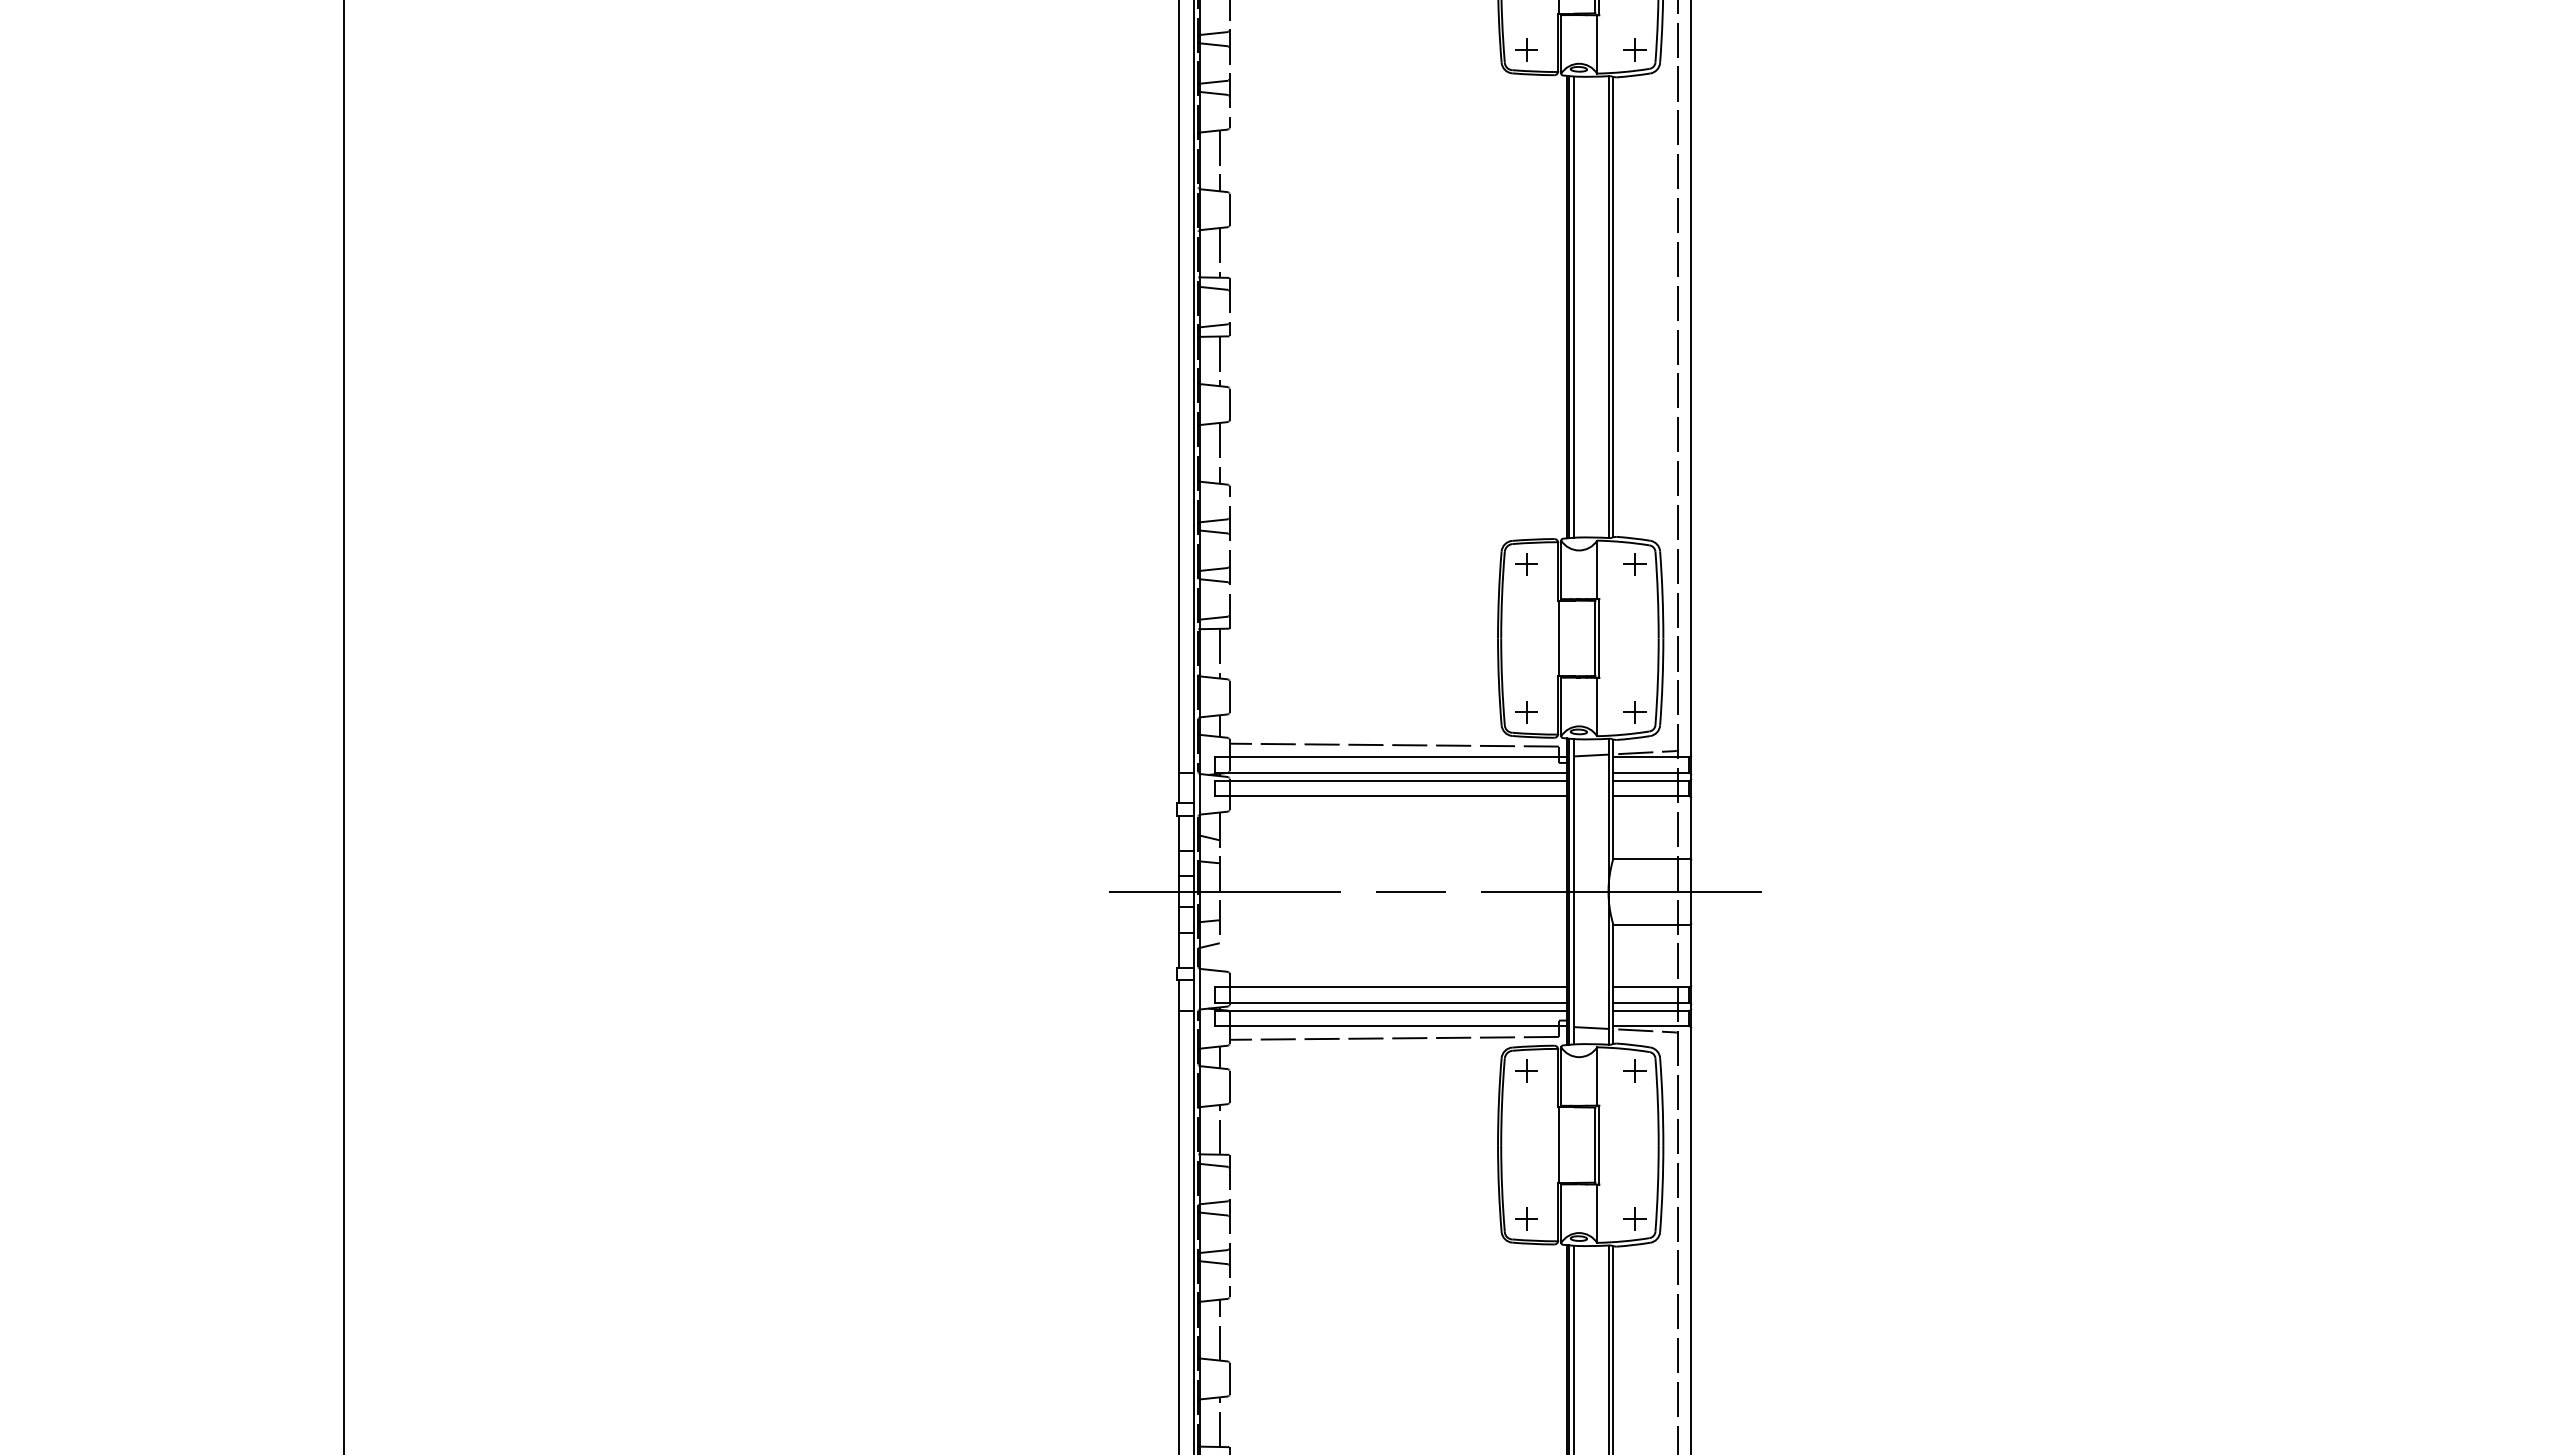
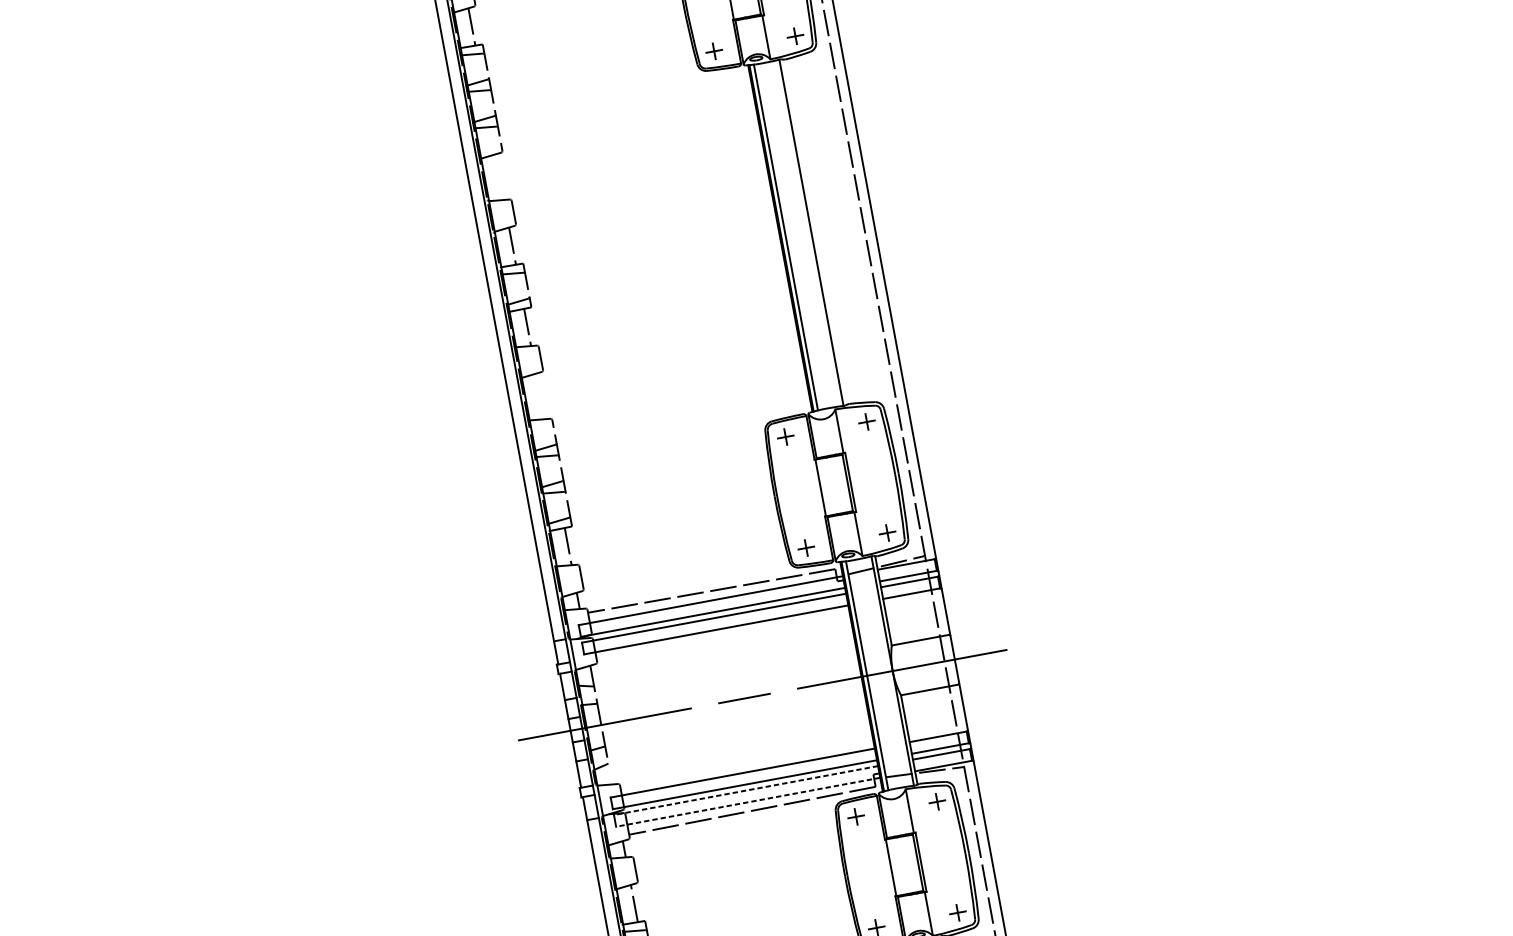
line: (1219, 160) -> (499, 176), removed
line: (1613, 306) -> (815, 231), removed
line: (1219, 452) -> (540, 395), removed
line: (1390, 1010) -> (745, 790), solid -> dashed
line: (1390, 1026) -> (748, 802), solid -> dashed

